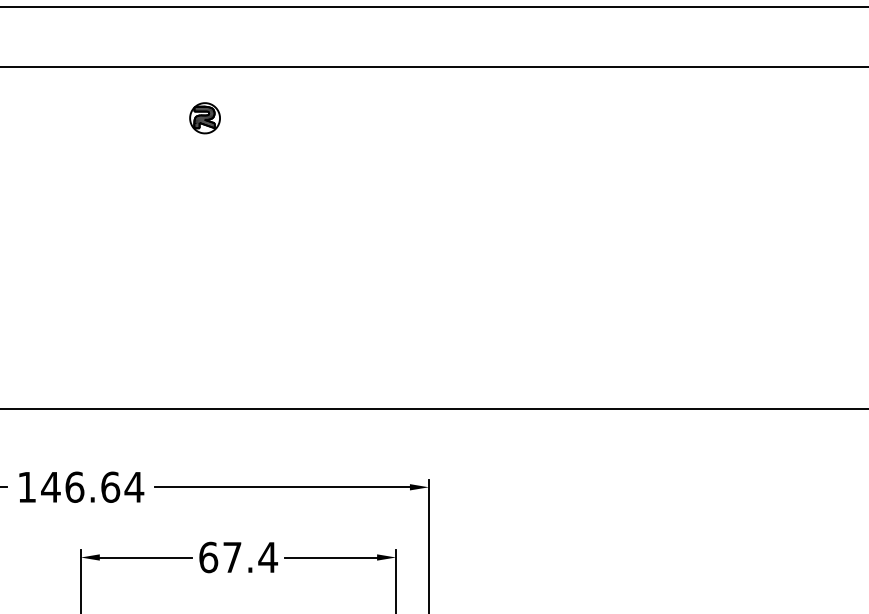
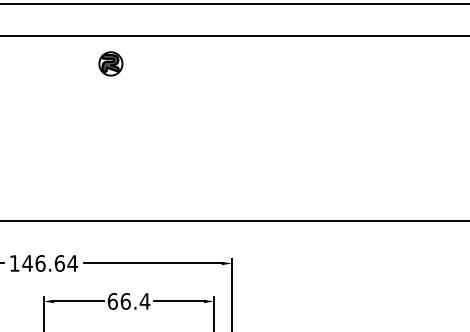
part: (204, 117) -> (110, 63), size x1.43
text: (231, 557) -> (125, 301), 67.4 -> 66.4

